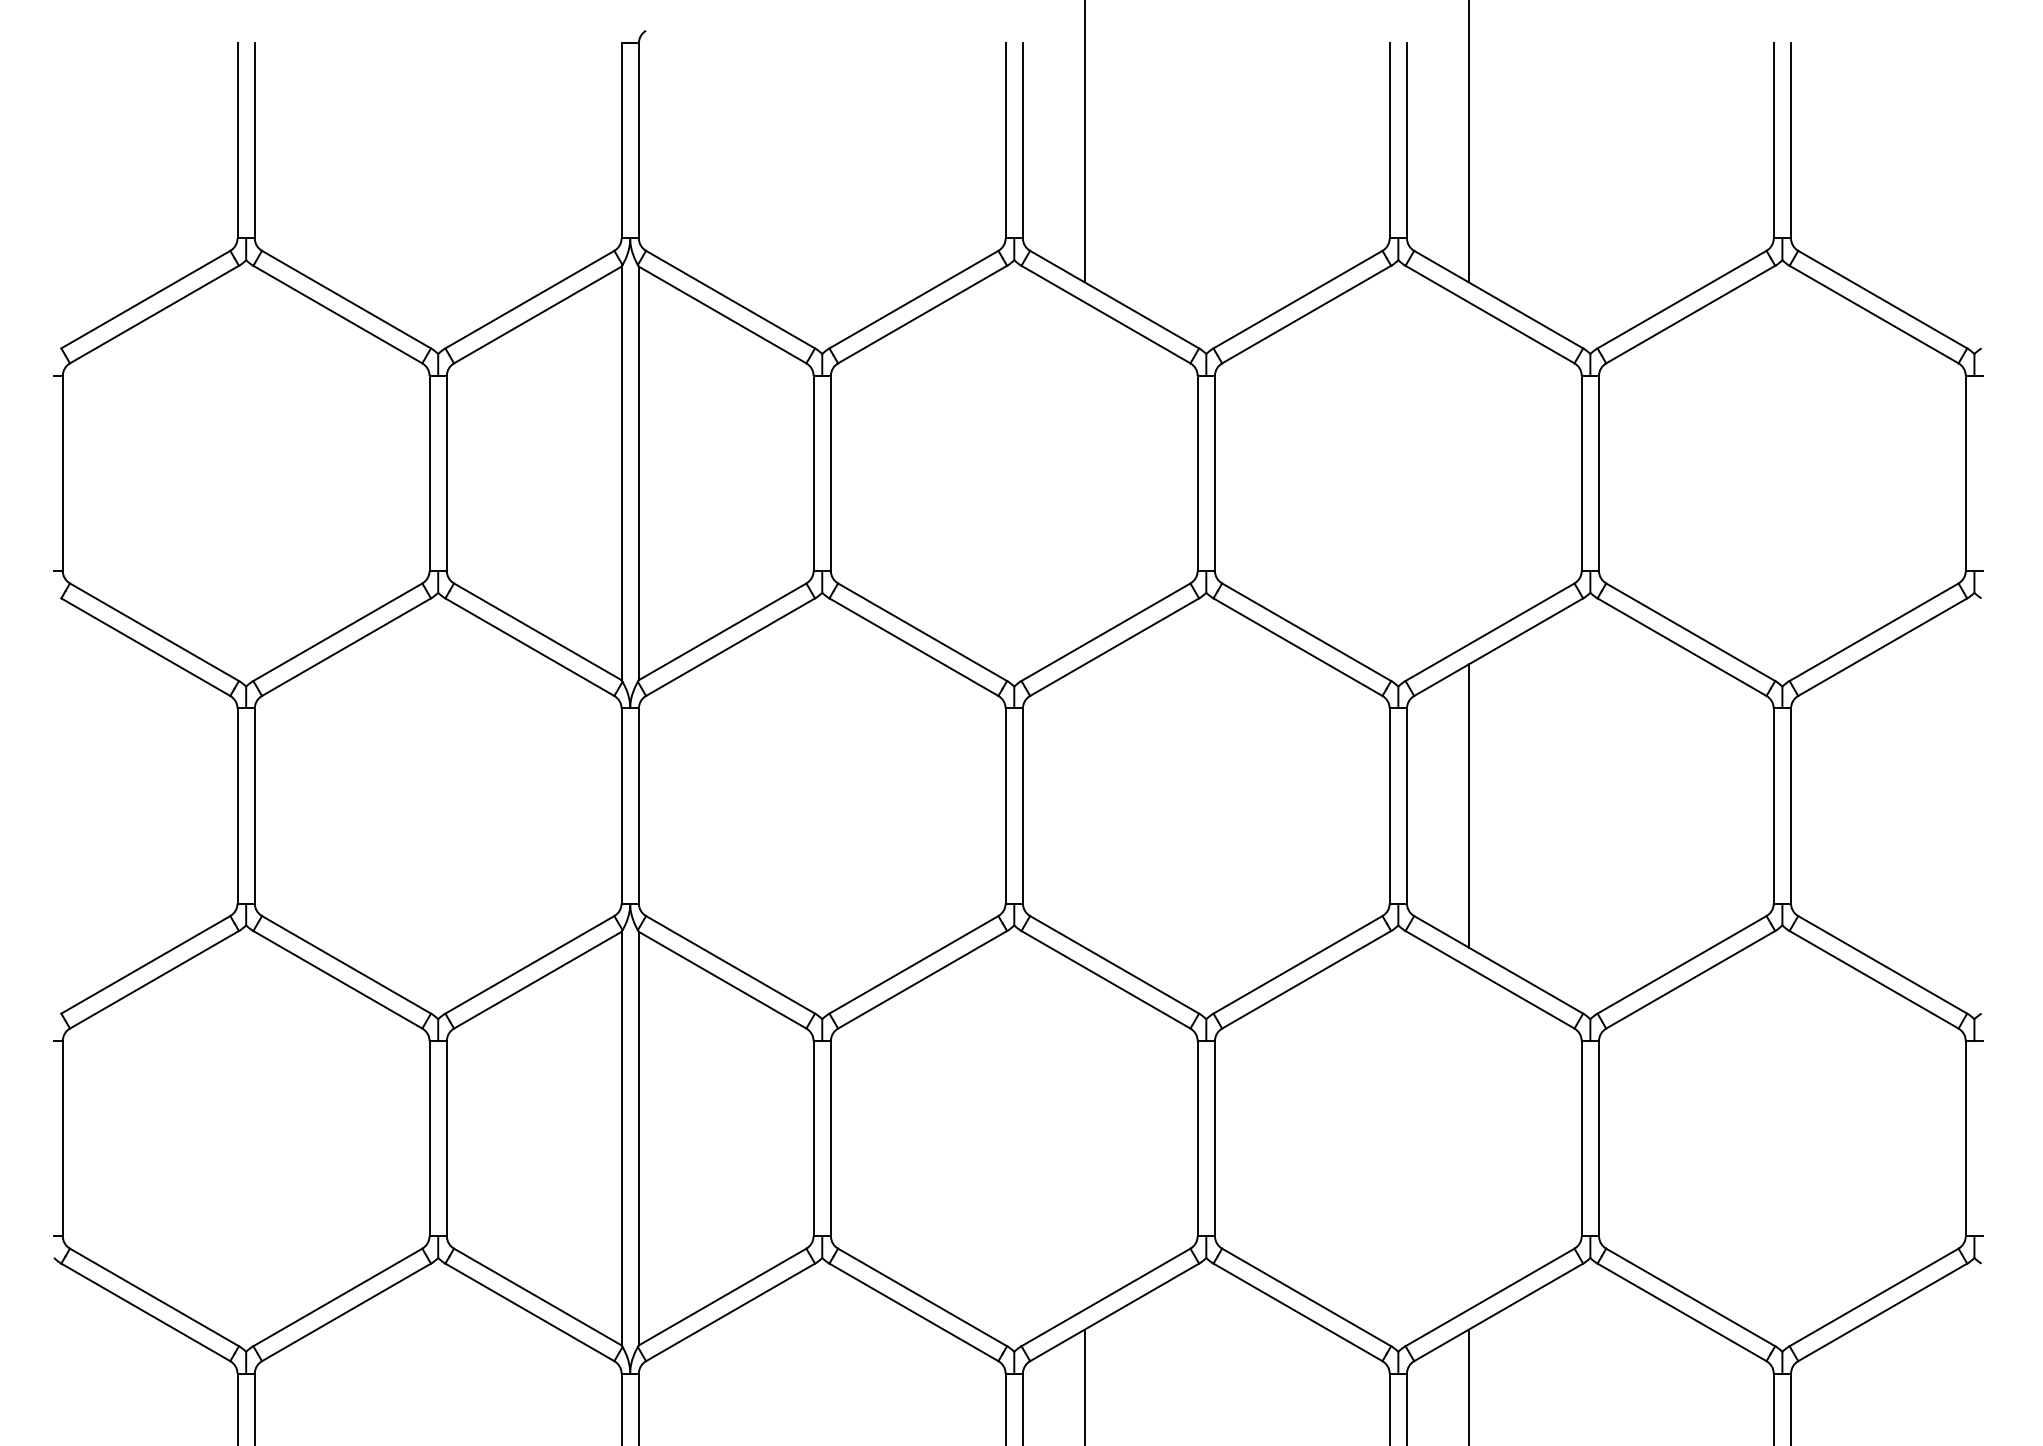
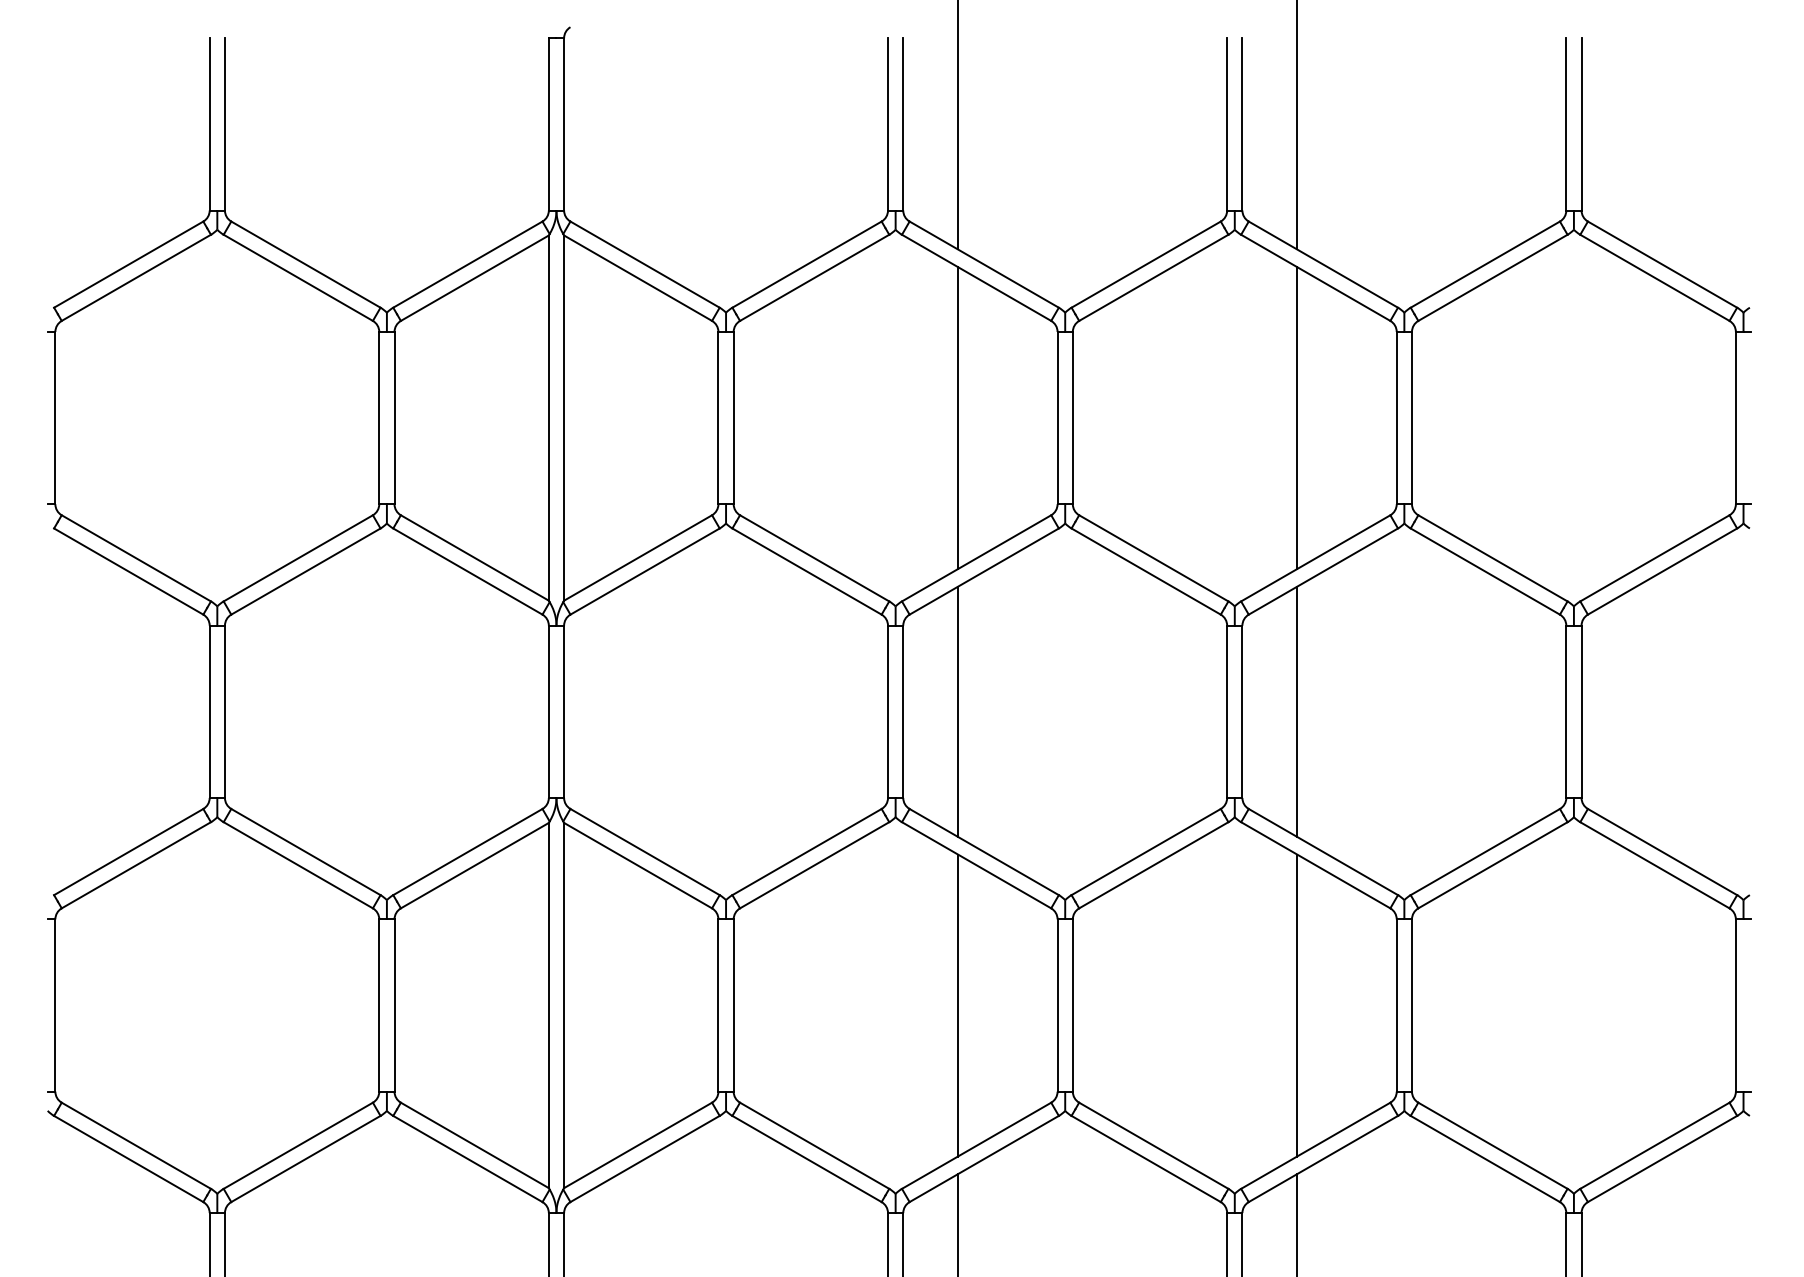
line: (1085, 473) -> (958, 418), added
line: (1469, 473) -> (1297, 418), added
line: (1085, 805) -> (958, 711), added
line: (1085, 1138) -> (958, 1005), added
line: (1469, 1138) -> (1297, 1005), added

